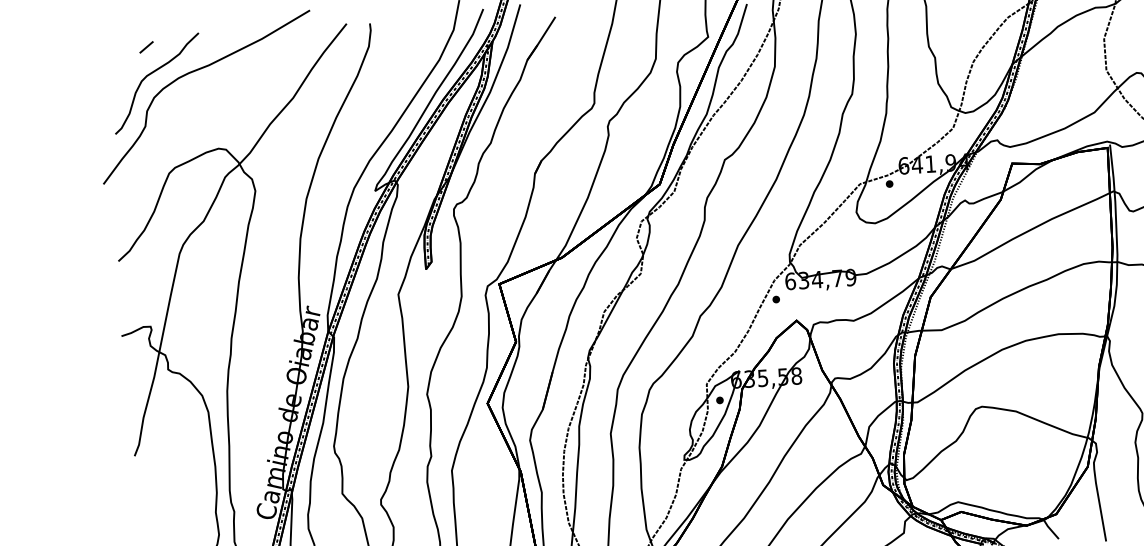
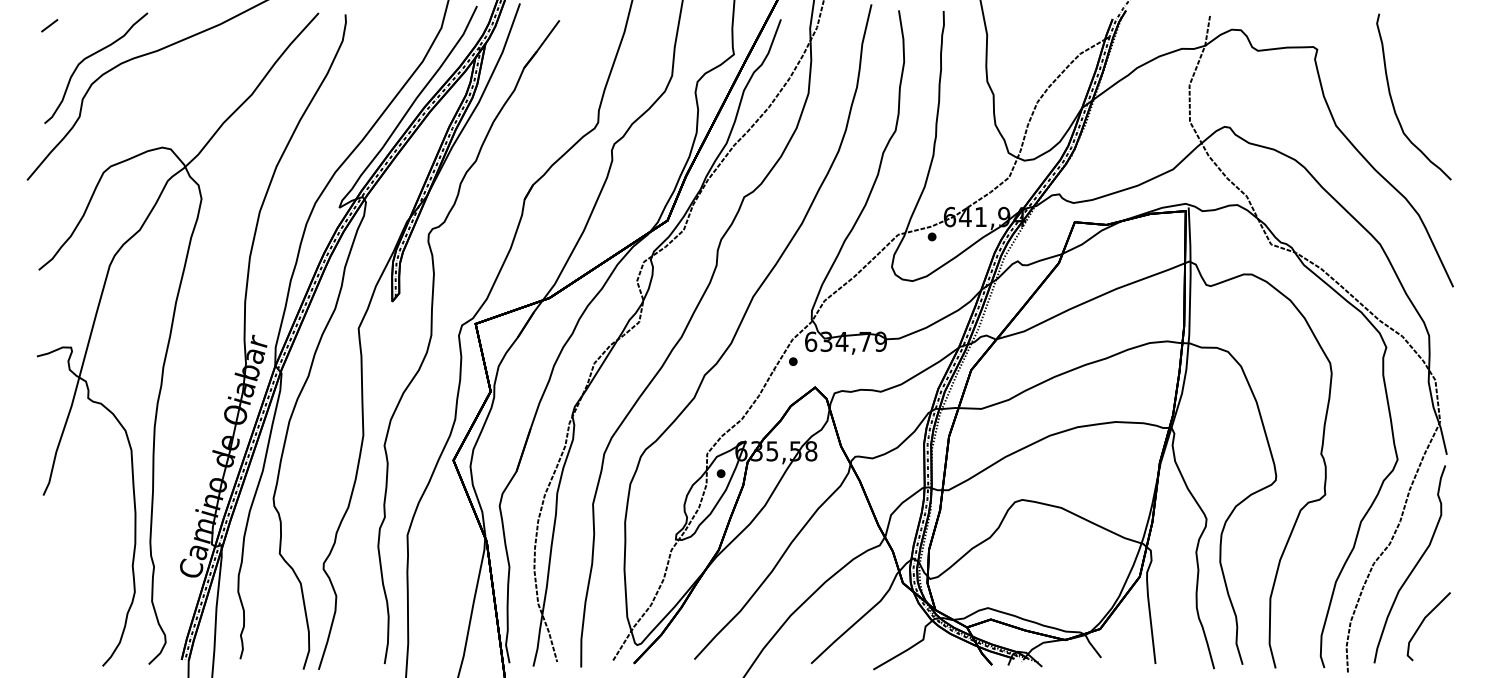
line: (146, 47) -> (49, 25), moved

